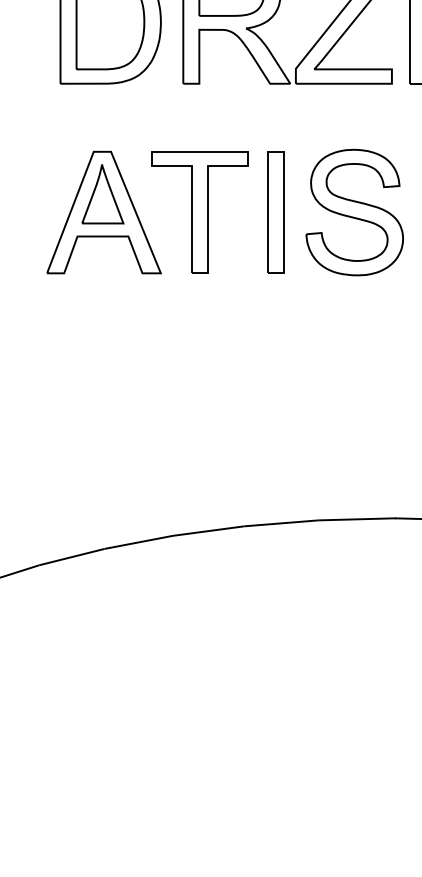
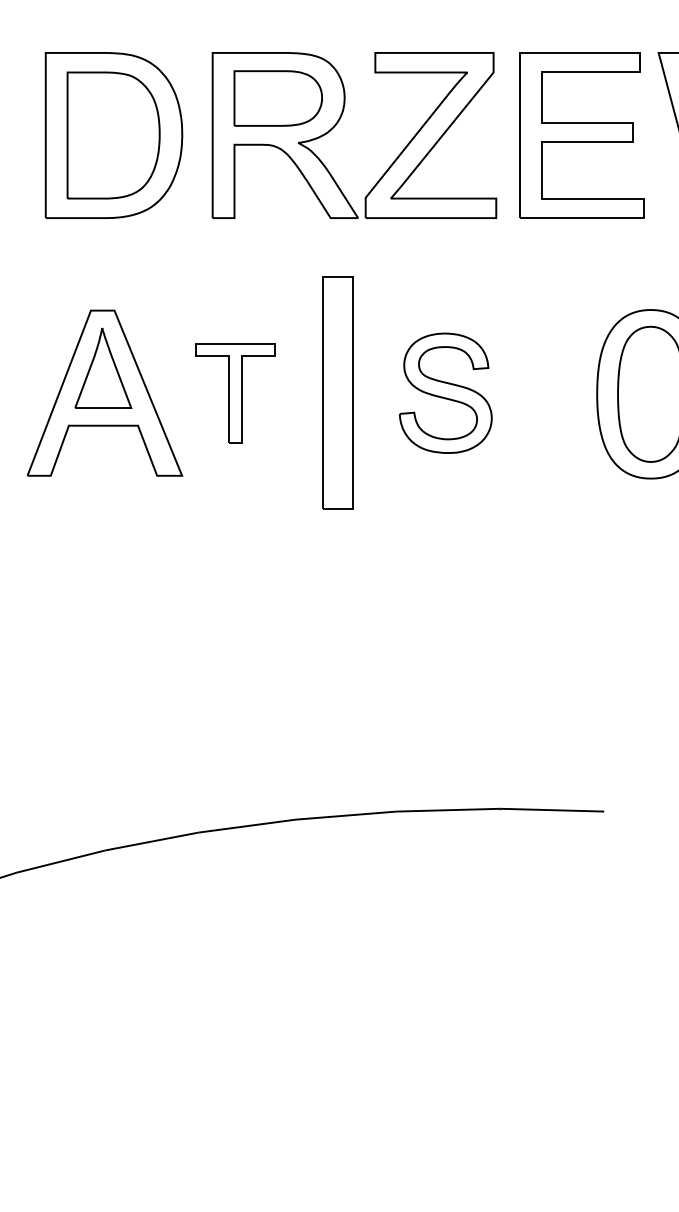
part: (200, 212) -> (235, 393), size x0.6
part: (275, 212) -> (337, 393), size x1.4
part: (354, 212) -> (445, 393), size x0.7

